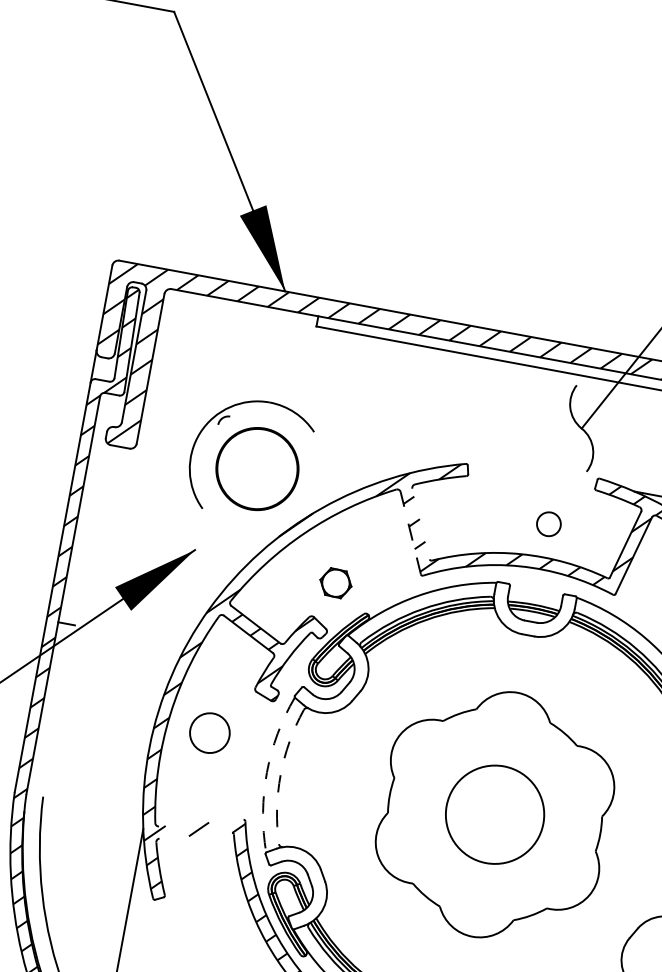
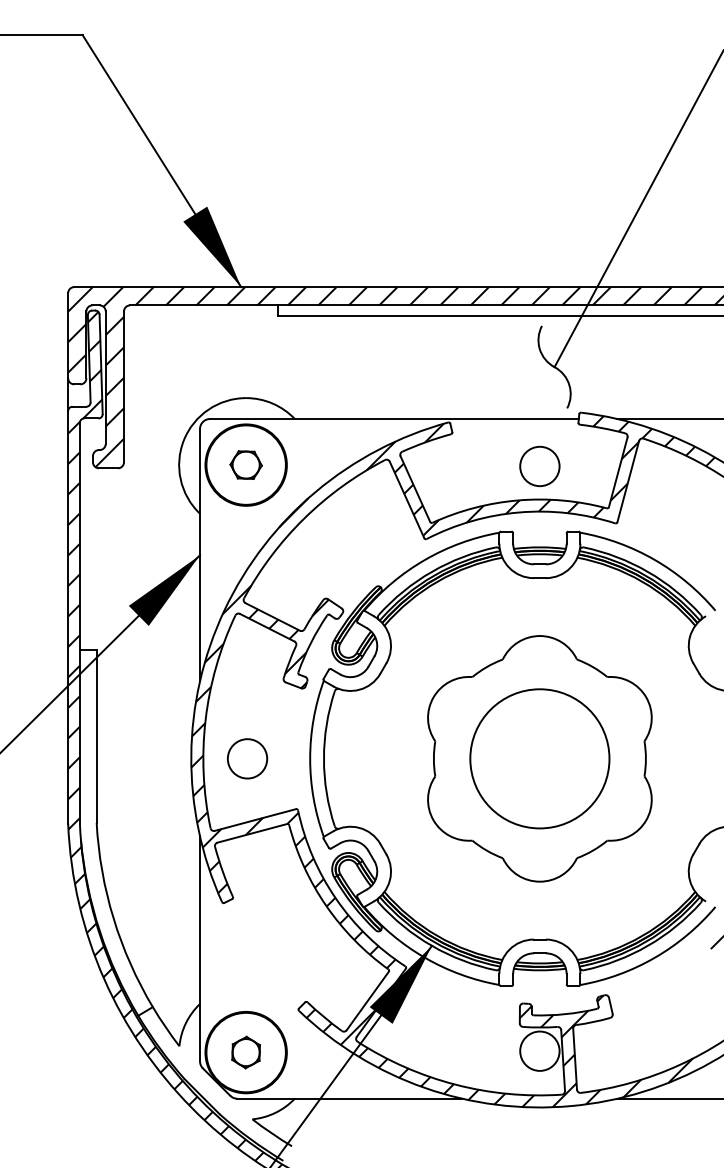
line: (413, 450) -> (394, 418), added
line: (421, 523) -> (415, 488), added
circle: (548, 523) -> (539, 465), size x1.67
line: (411, 532) -> (407, 499), dashed -> solid
line: (195, 550) -> (200, 555), added
part: (335, 582) -> (245, 464), moved
line: (58, 710) -> (96, 736), added
circle: (209, 732) -> (247, 758), moved
arc: (267, 772) -> (310, 758), dashed -> solid
arc: (280, 774) -> (323, 758), dashed -> solid
circle: (494, 814) -> (539, 758), size x1.43
line: (200, 822) -> (254, 819), added
line: (195, 835) -> (252, 833), added

